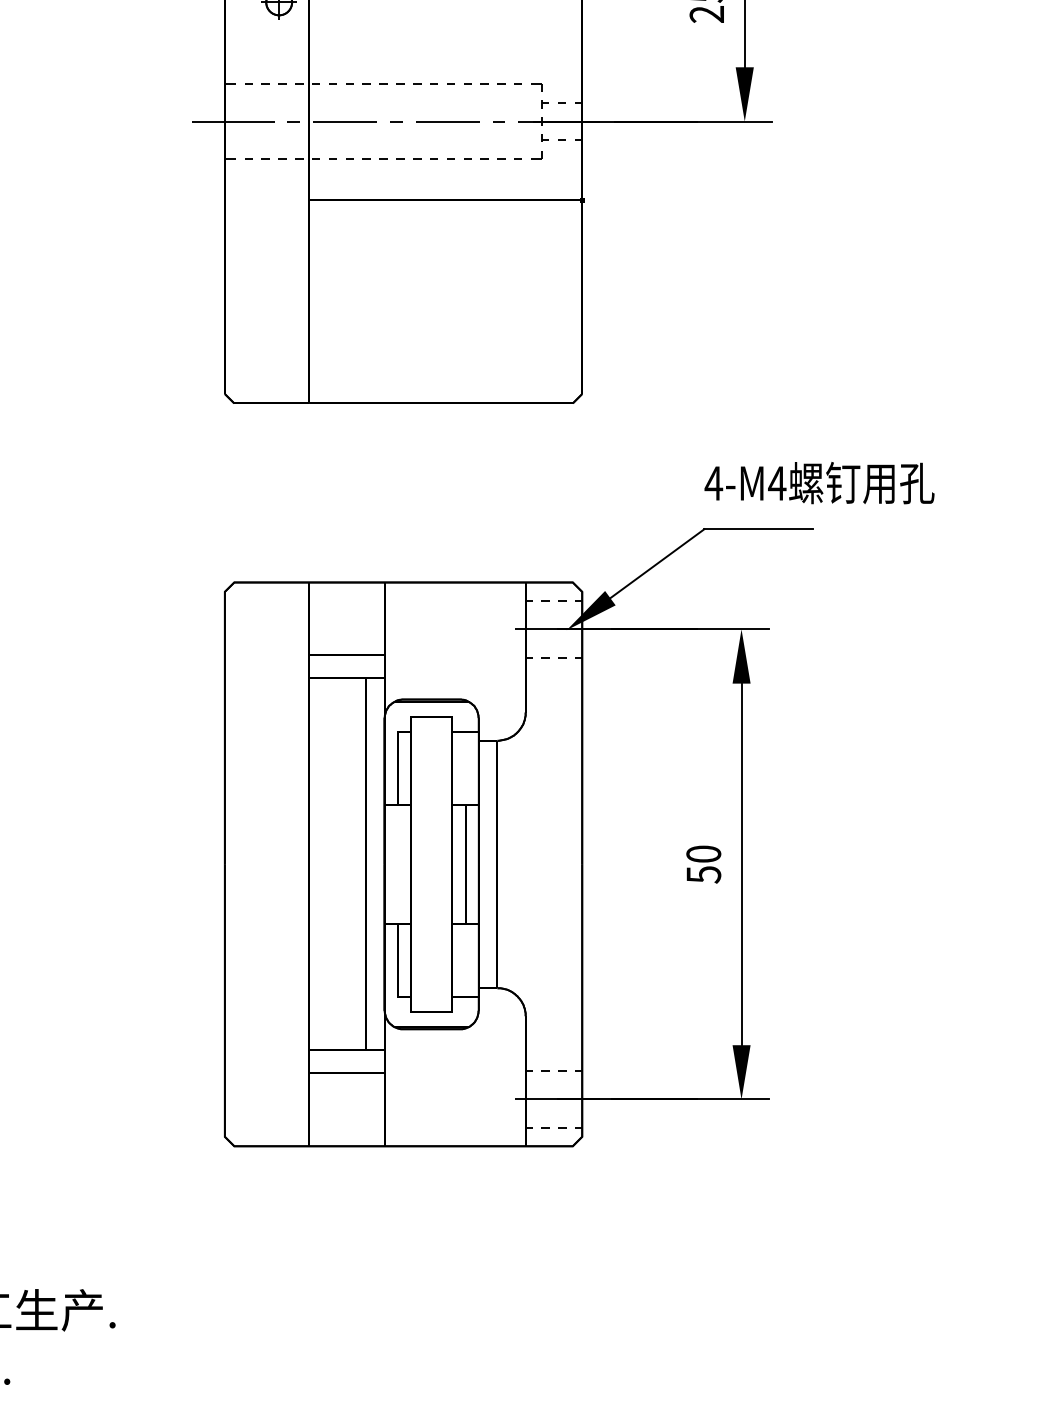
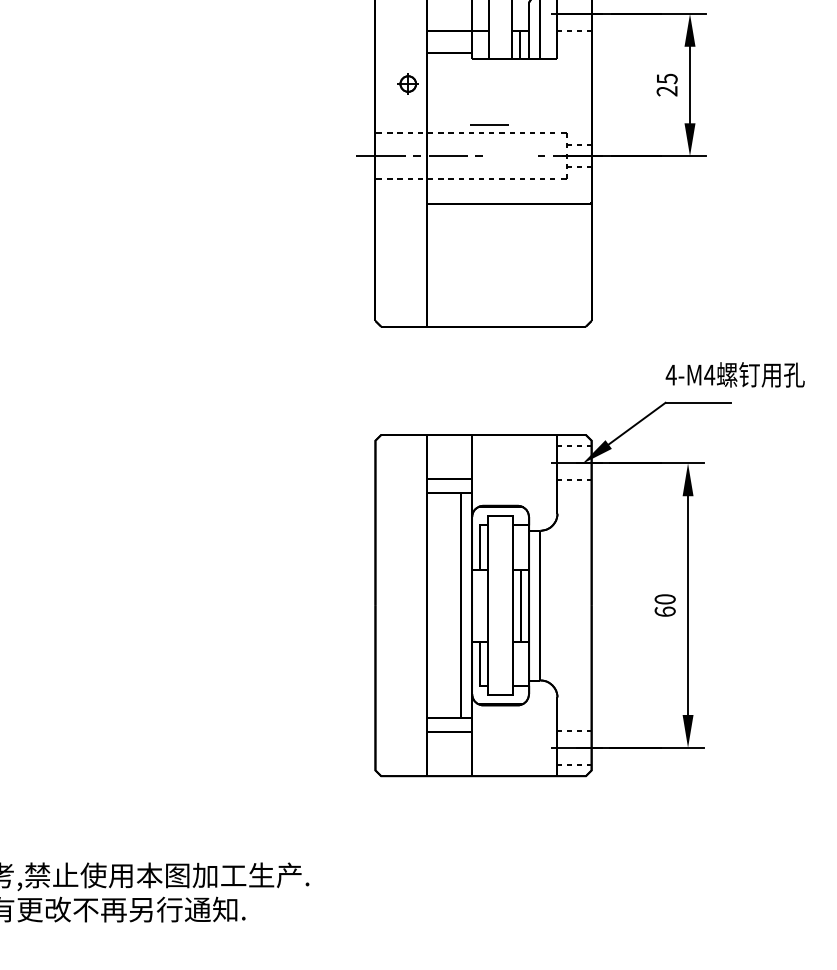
line: (448, 120) -> (489, 124), moved
text: (702, 874) -> (664, 611), 50 -> 60

